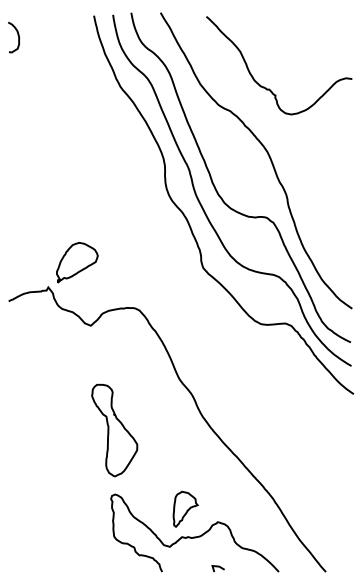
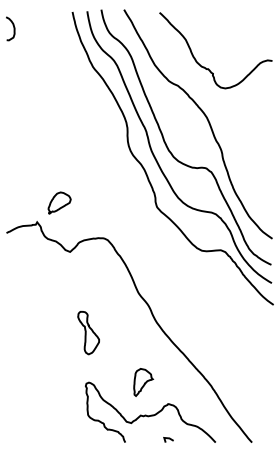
part: (77, 262) -> (59, 203), size x0.7
part: (114, 430) -> (88, 333), size x0.6
part: (185, 508) -> (143, 381), moved

